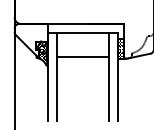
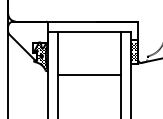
line: (82, 57) -> (88, 75), moved

